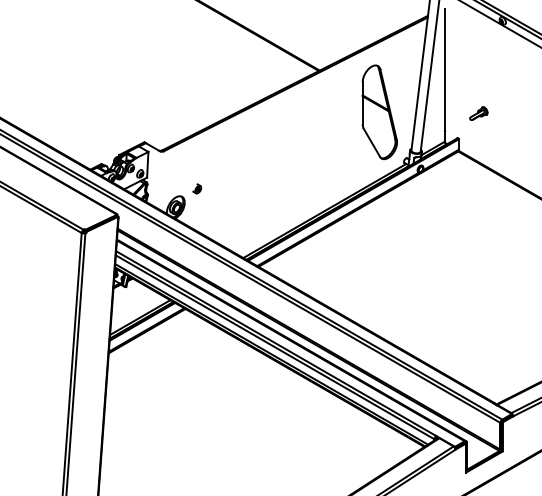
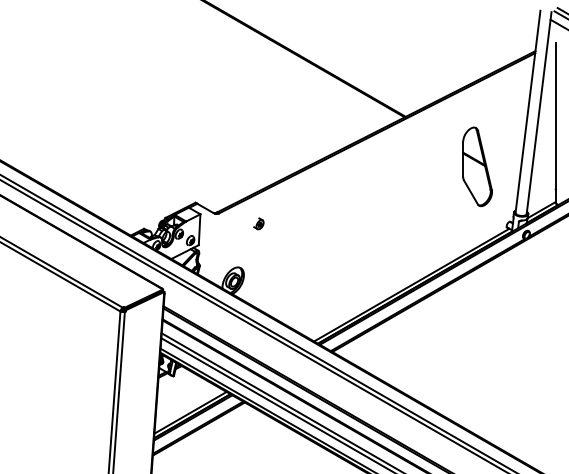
part: (379, 112) -> (477, 167), size x0.7
part: (197, 188) -> (259, 223), moved

